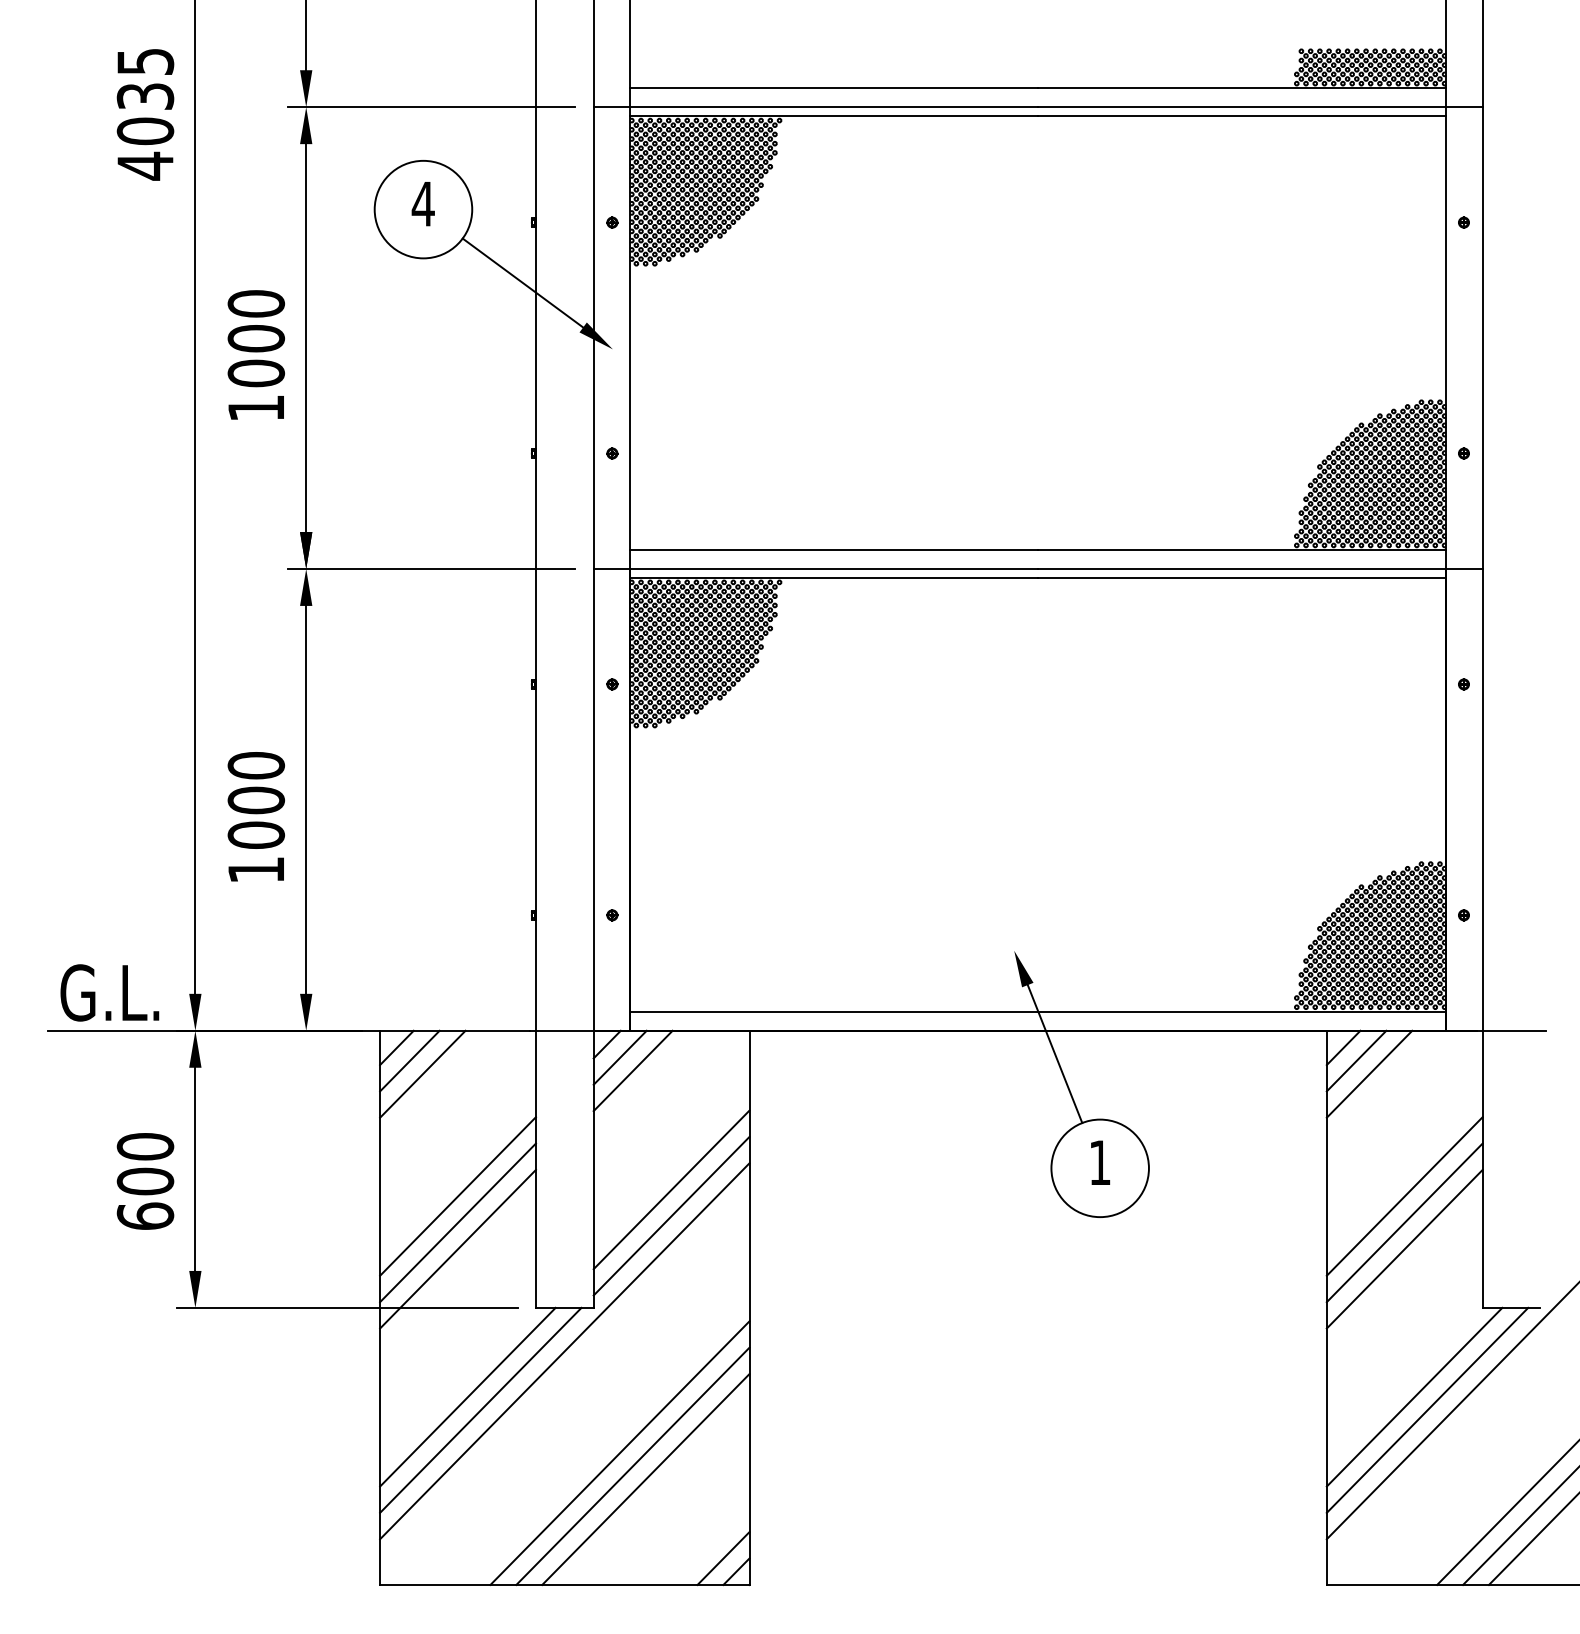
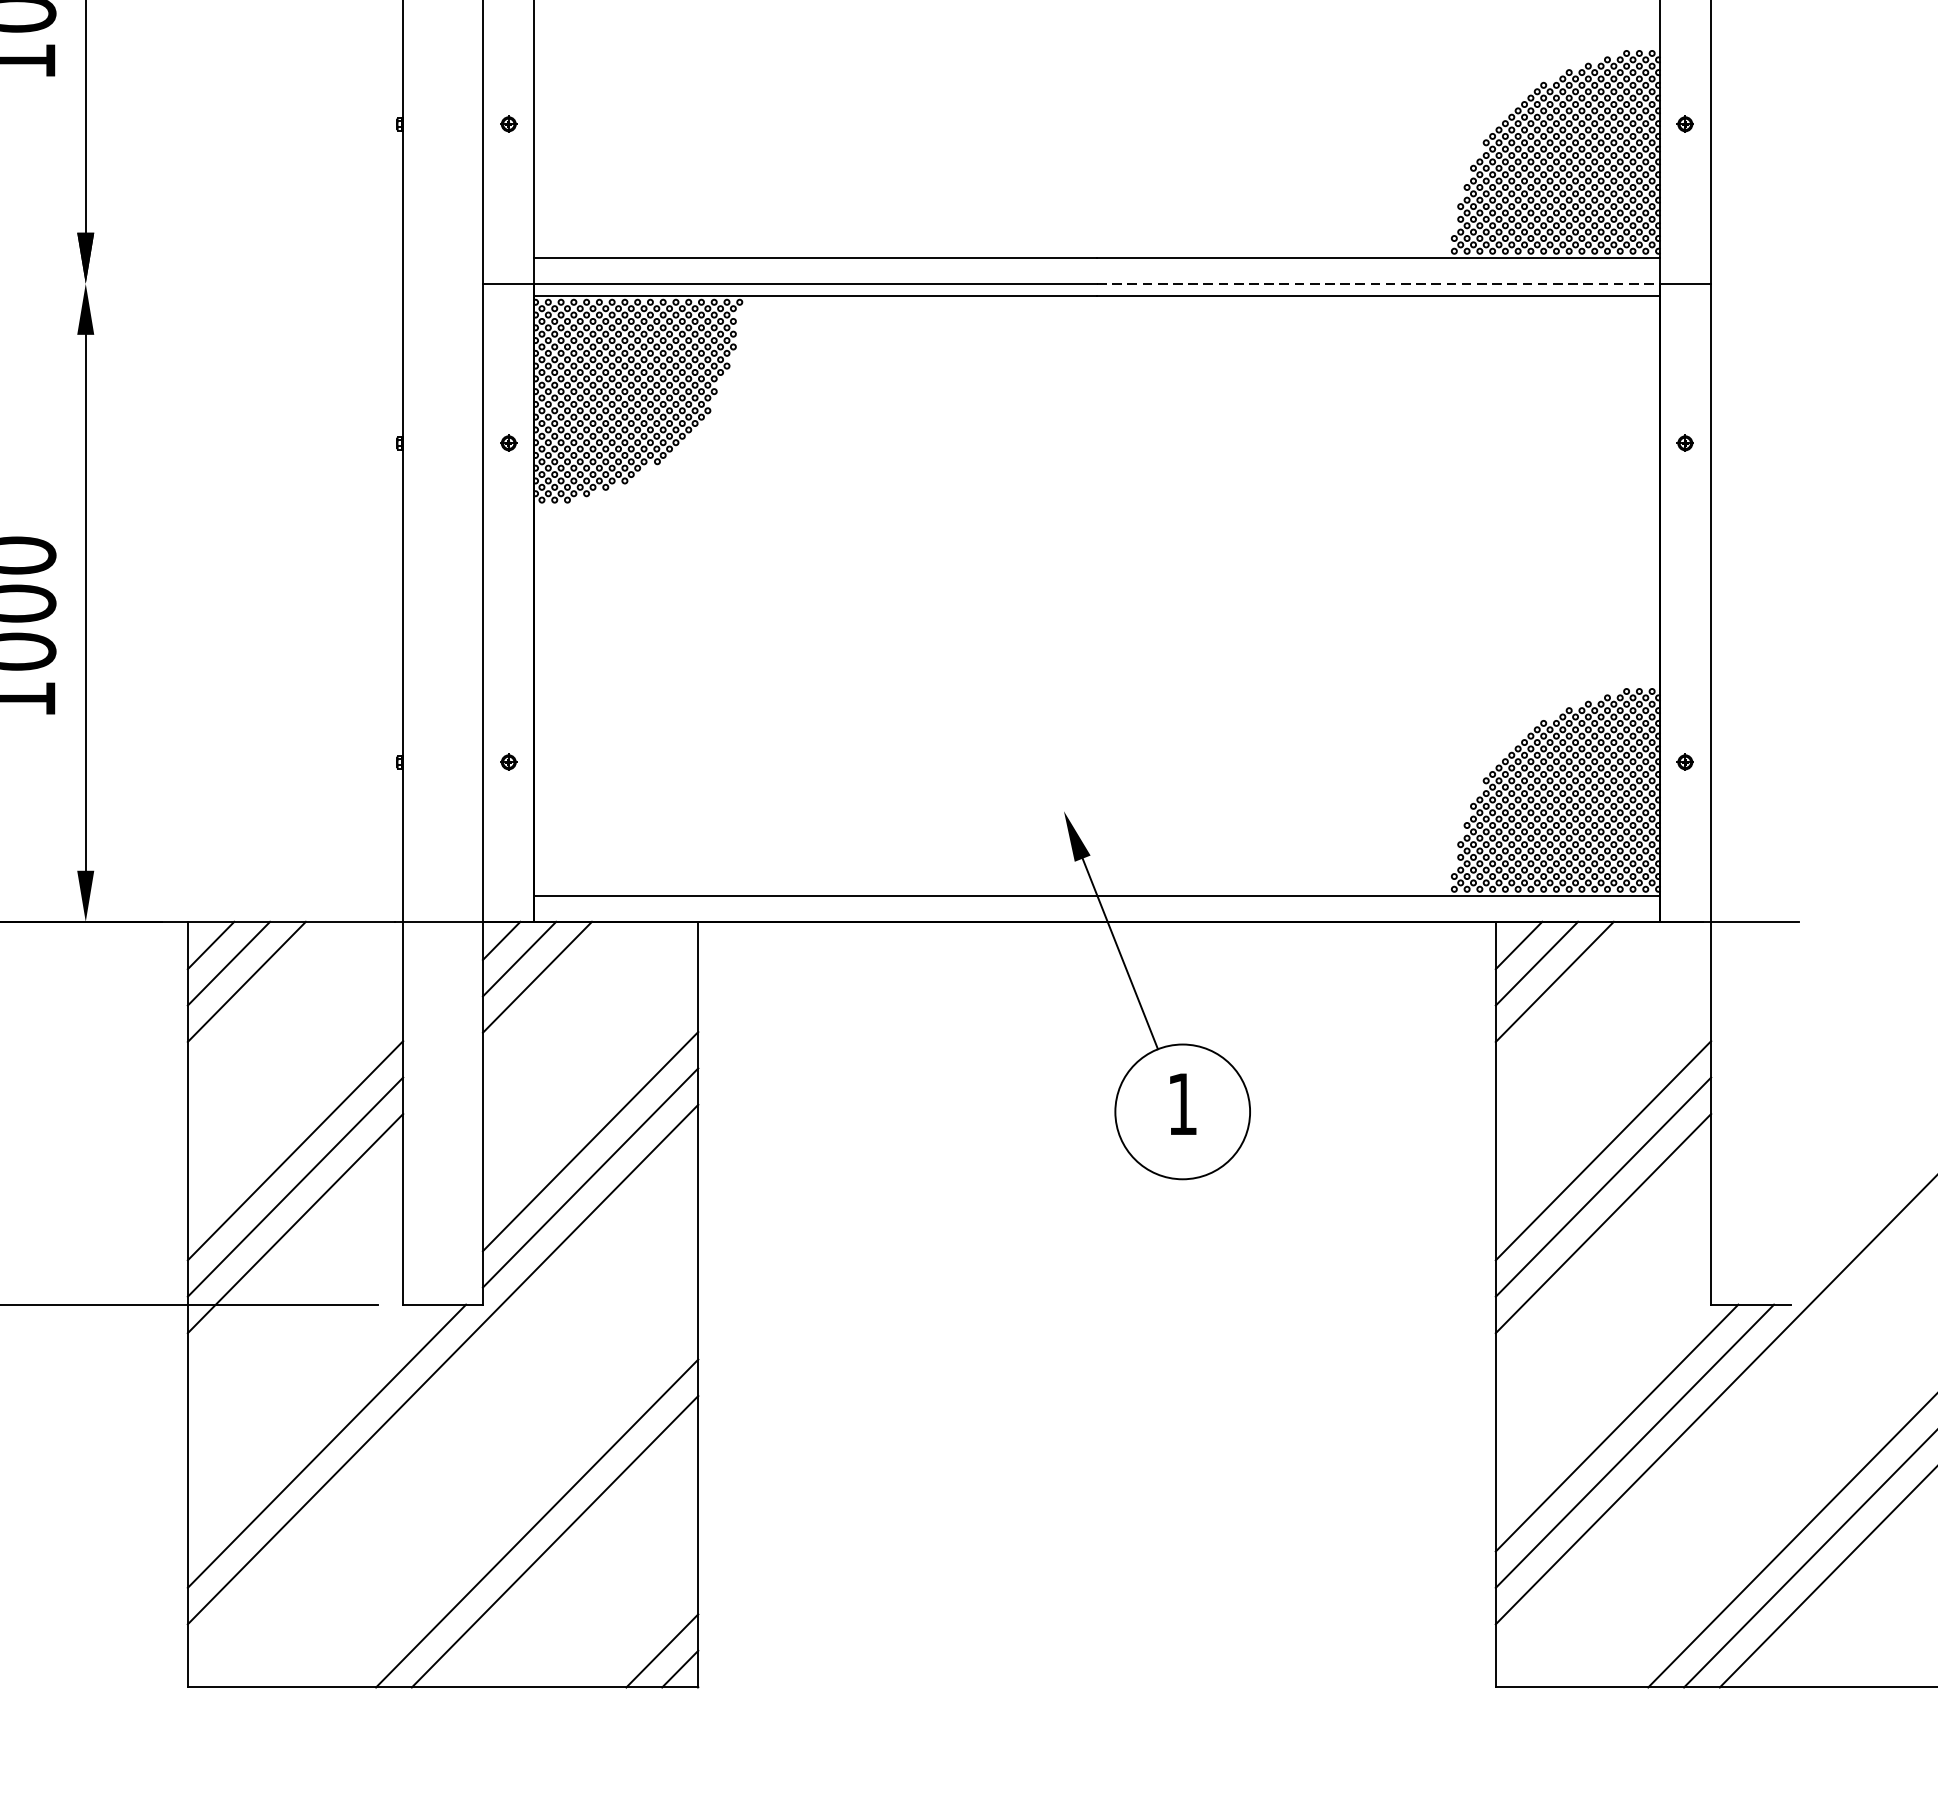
line: (431, 569) -> (258, 284), removed
line: (1242, 569) -> (1379, 284), solid -> dashed
line: (467, 1396) -> (308, 1427), removed
line: (619, 1452) -> (518, 1504), removed

